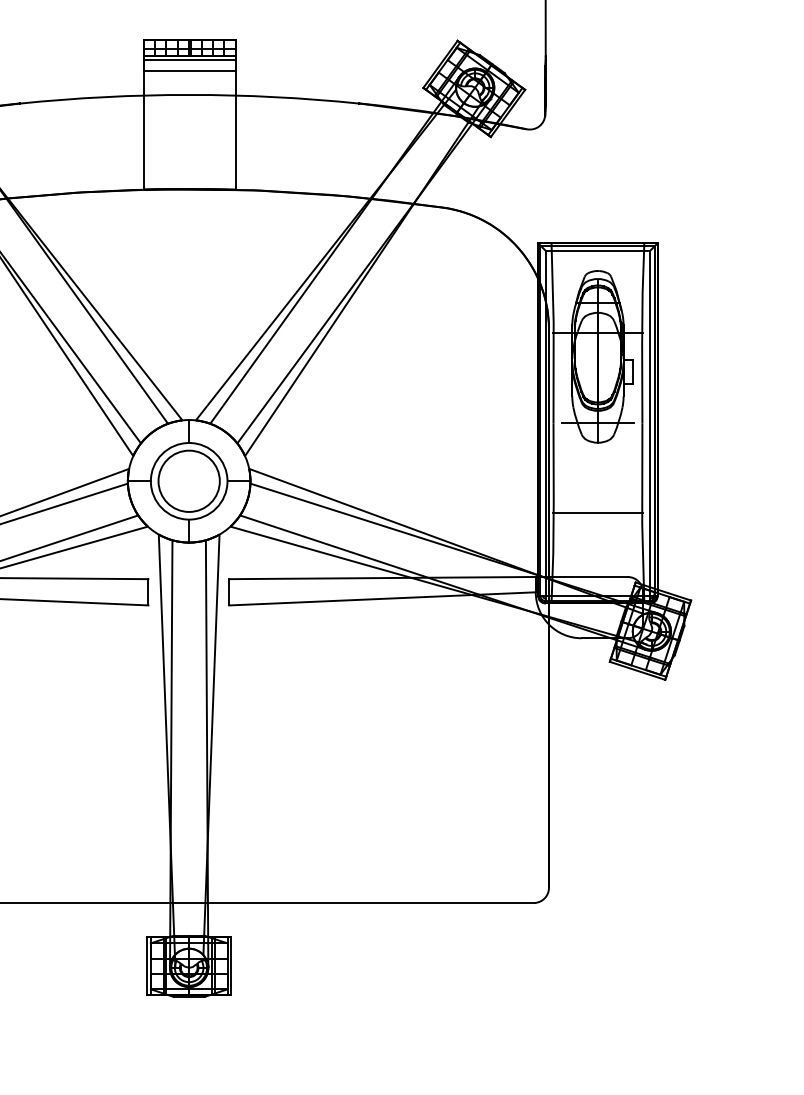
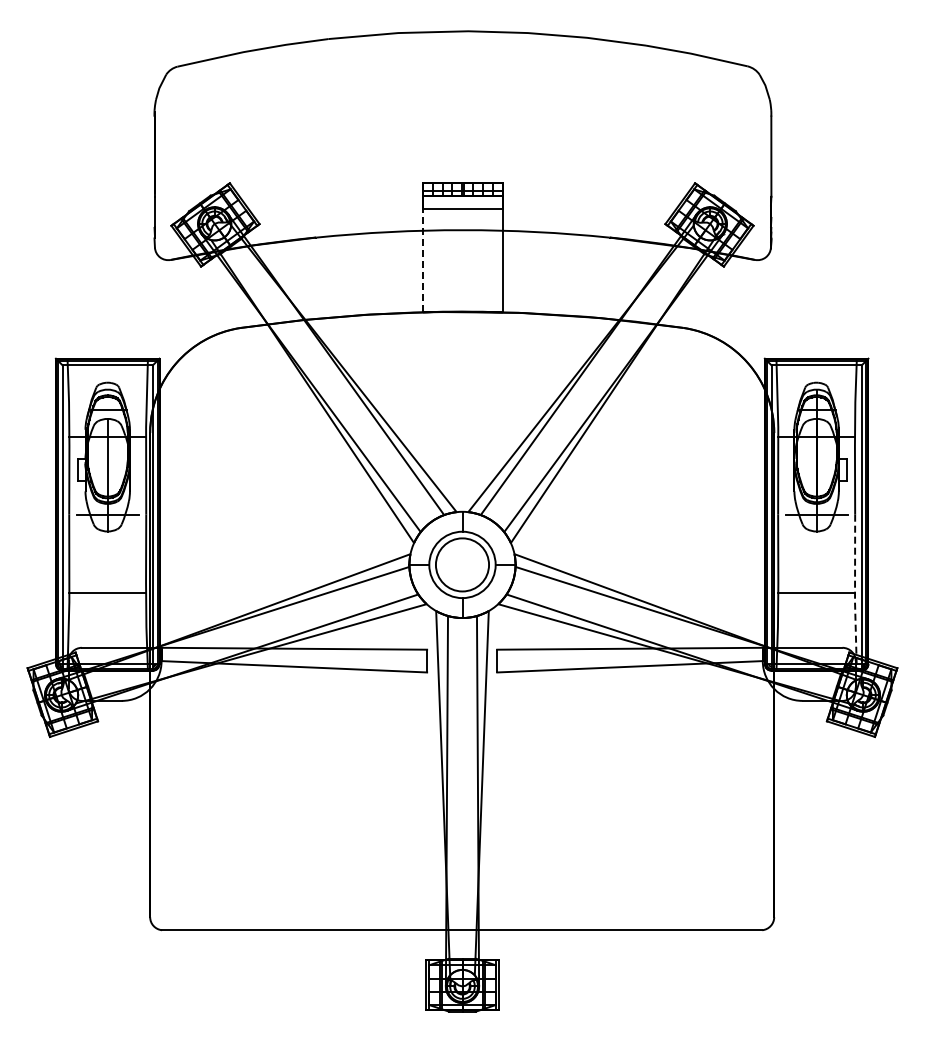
line: (189, 60) -> (462, 200), removed
line: (144, 129) -> (423, 260), solid -> dashed
line: (642, 514) -> (855, 593), solid -> dashed

